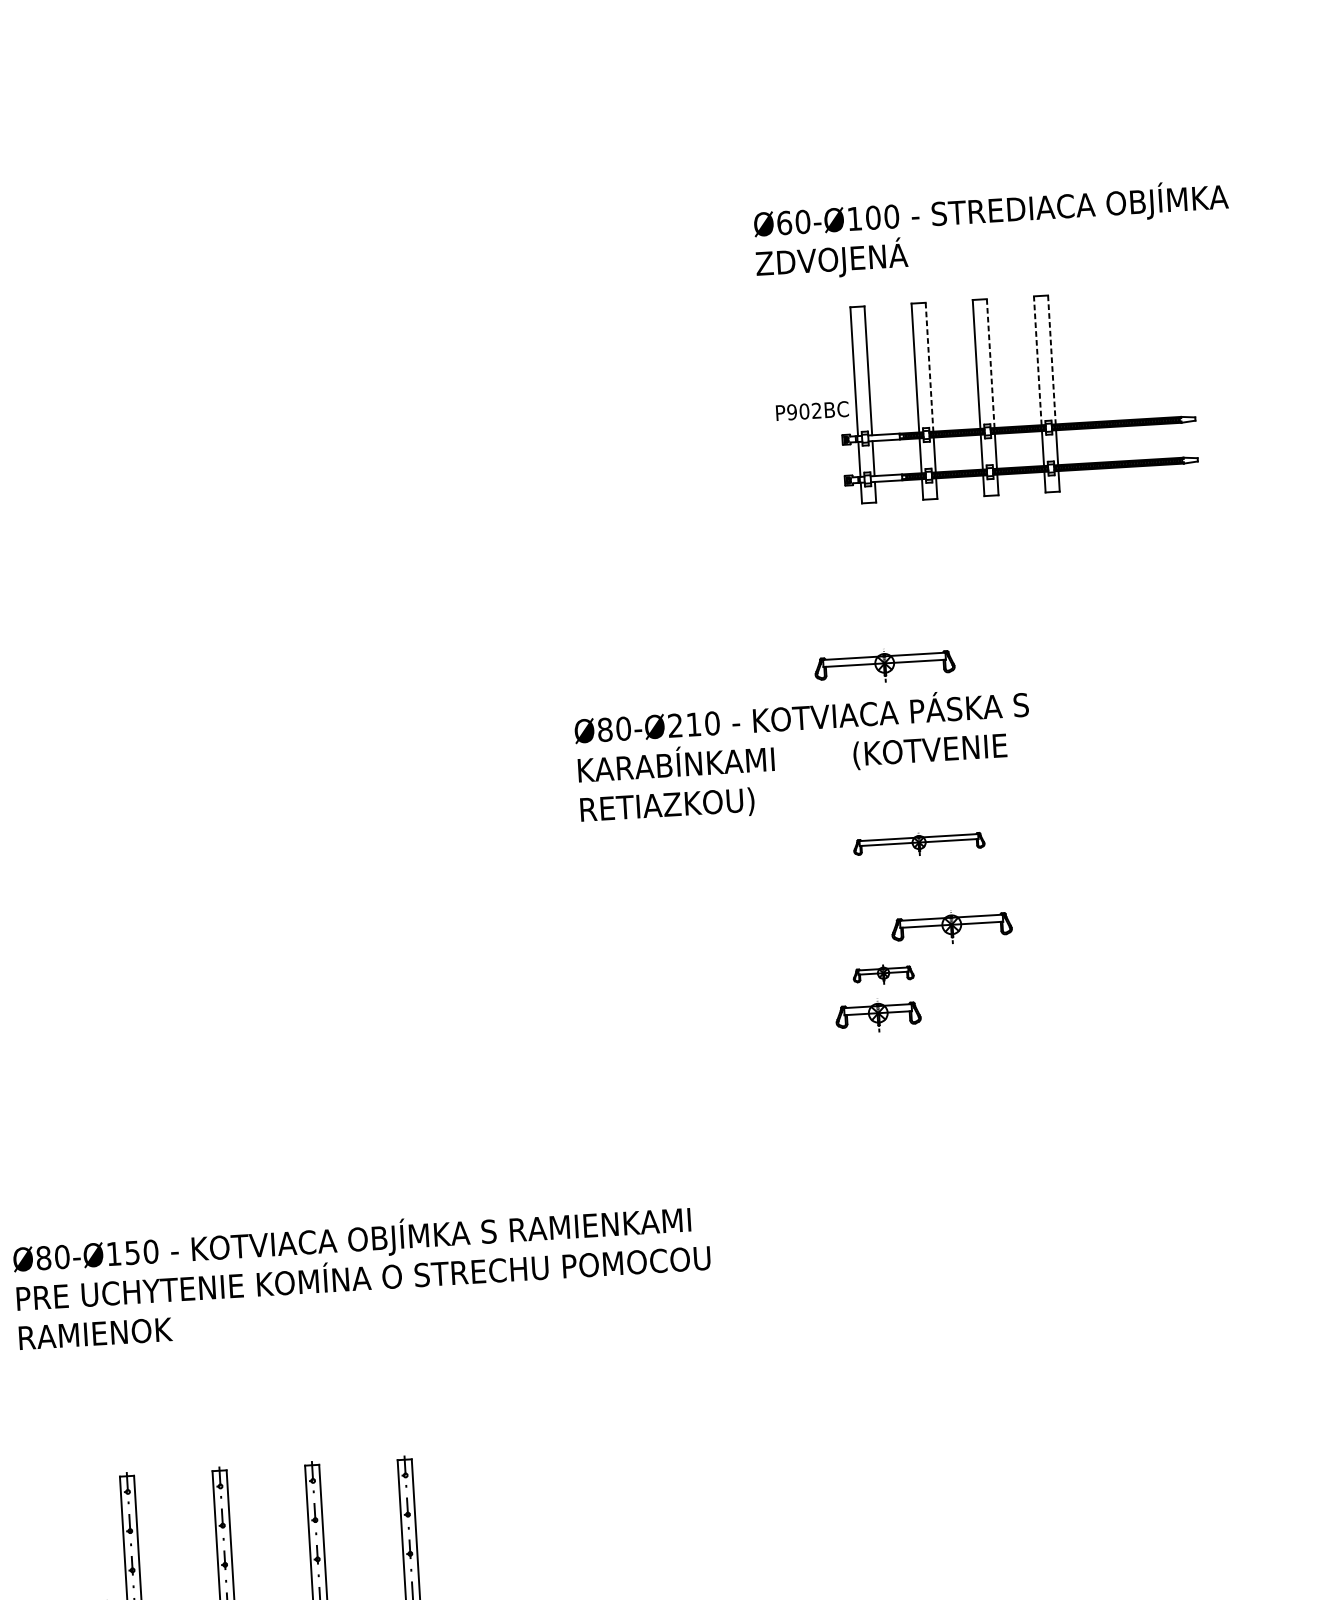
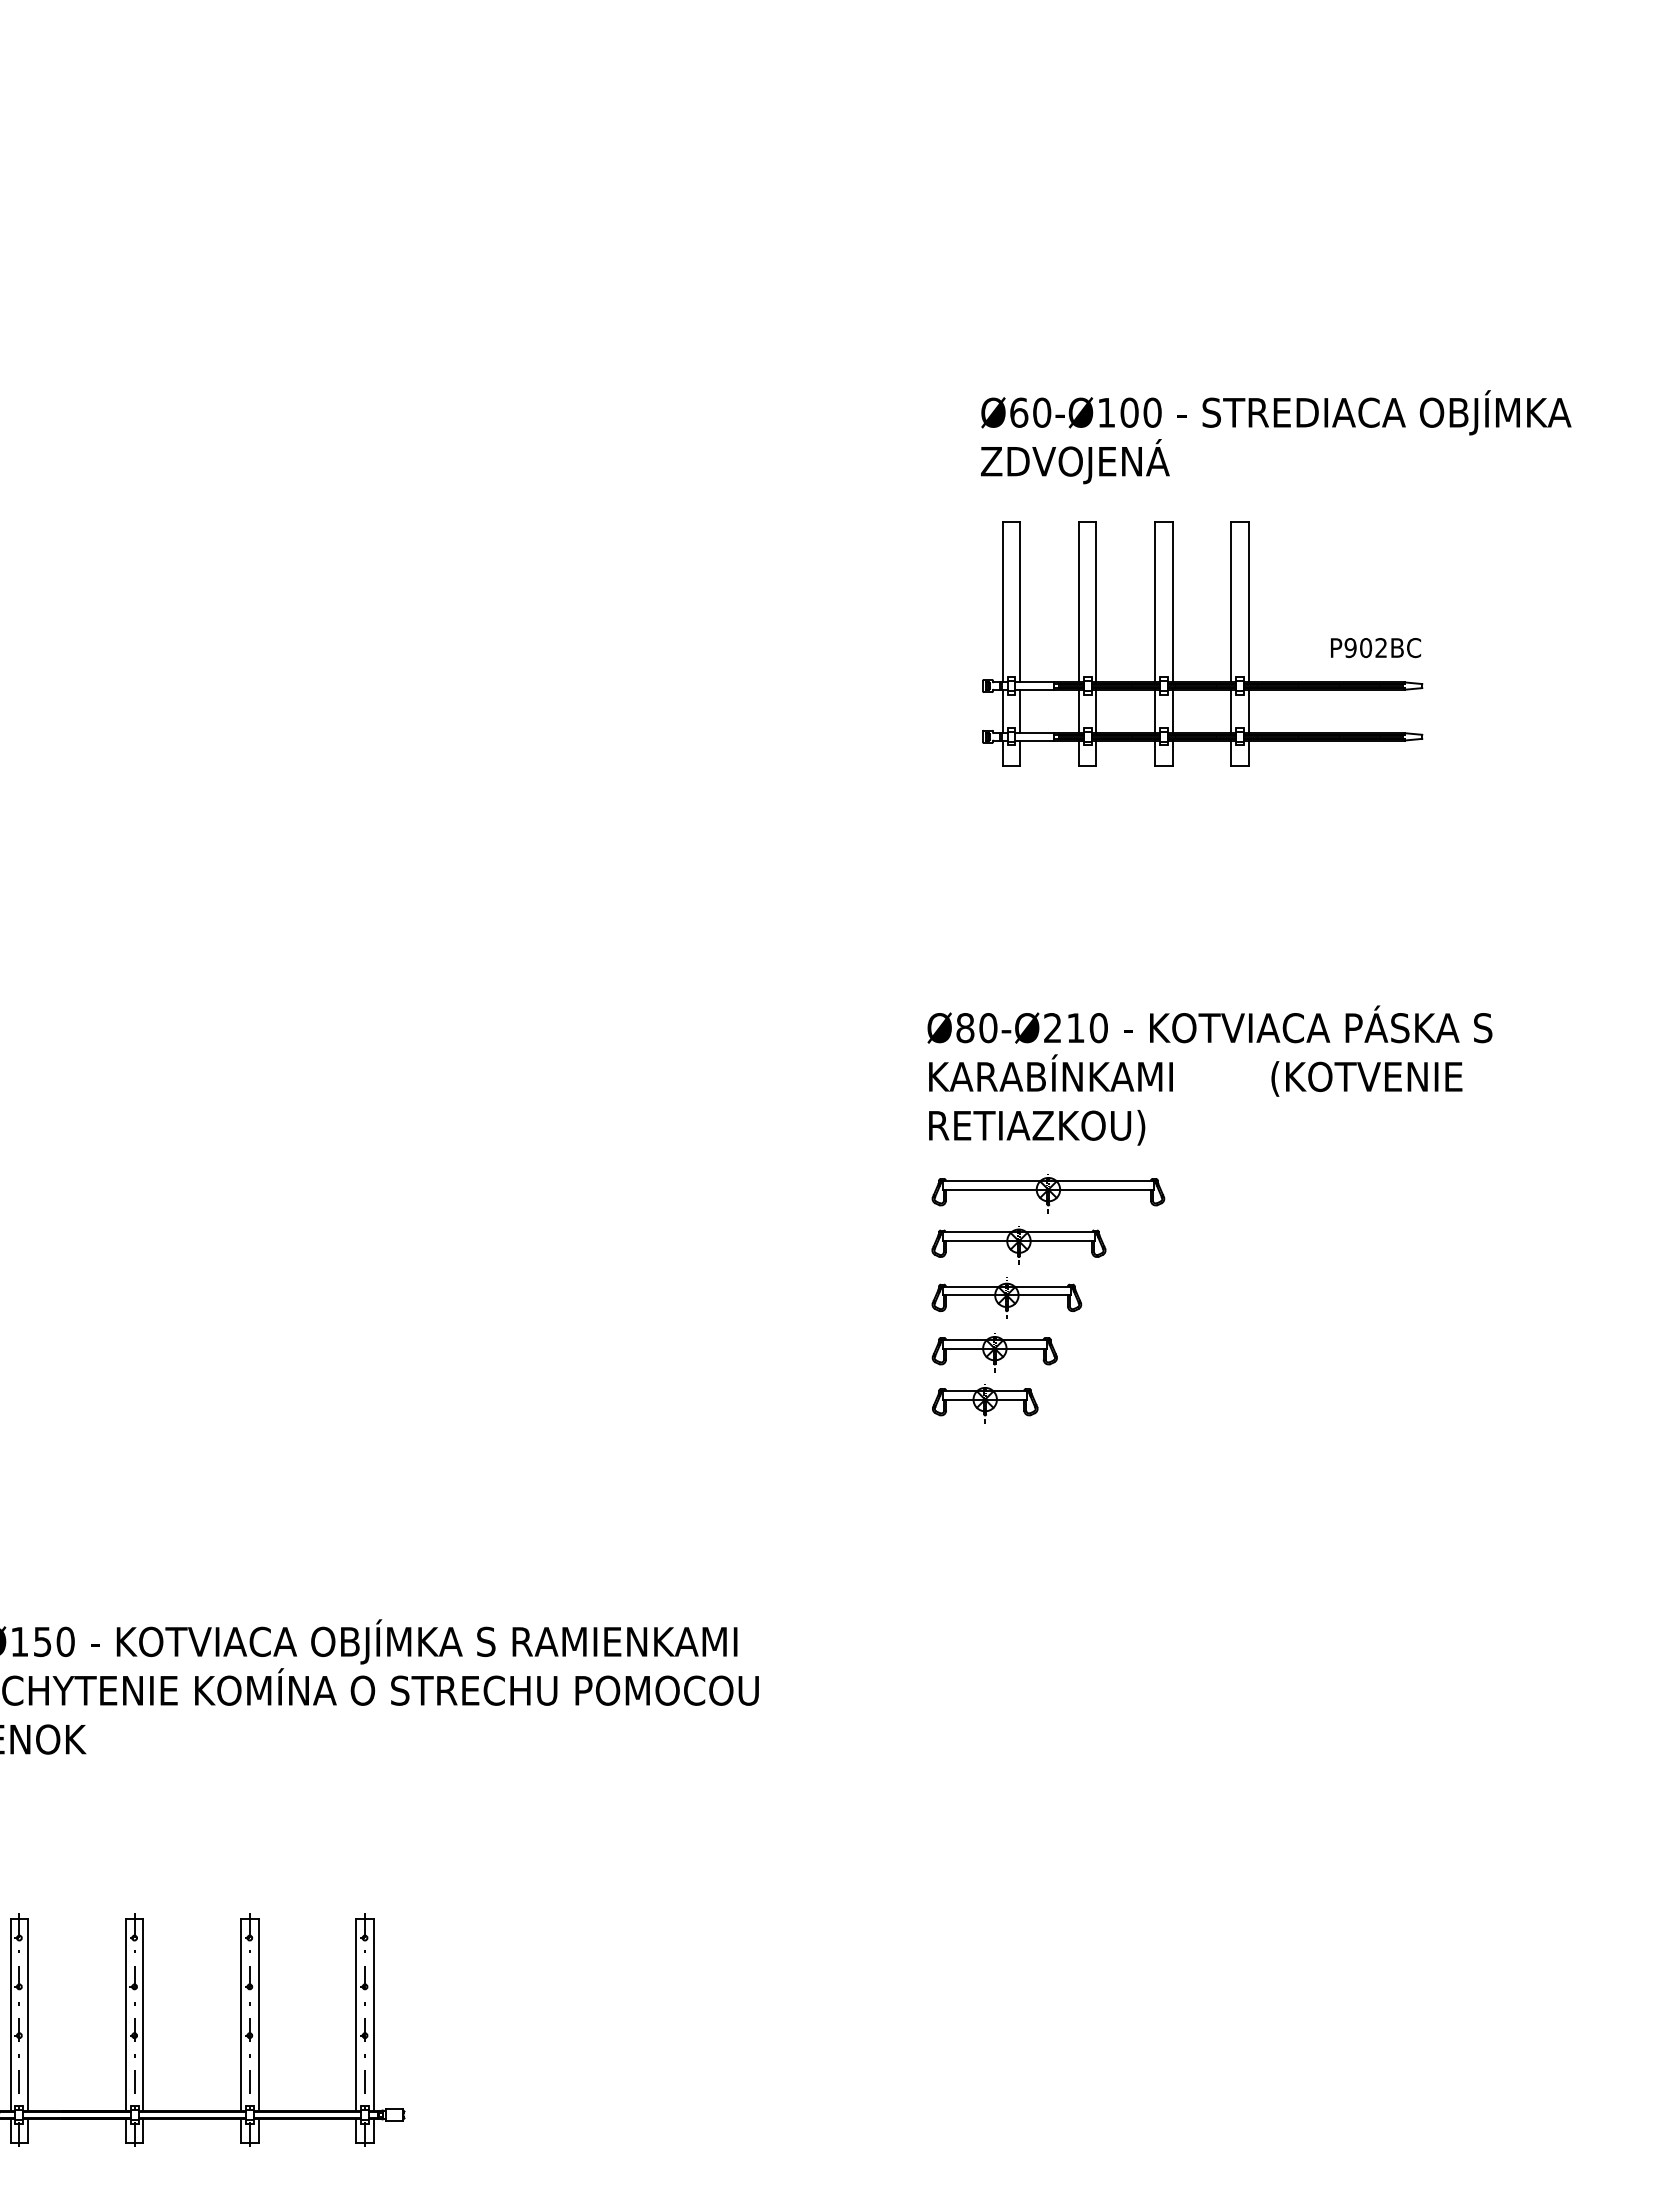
text: (992, 230) -> (1276, 437), moved
line: (1038, 360) -> (1231, 601), dashed -> solid
line: (1051, 360) -> (1248, 602), dashed -> solid
line: (990, 363) -> (1172, 602), dashed -> solid
line: (929, 367) -> (1096, 602), dashed -> solid
text: (812, 411) -> (1376, 648), moved
part: (884, 666) -> (1018, 1245), moved
text: (803, 756) -> (1209, 1075), moved
part: (919, 844) -> (1048, 1193), size x1.43
part: (951, 926) -> (1006, 1297), moved
part: (883, 974) -> (994, 1352), size x1.67

